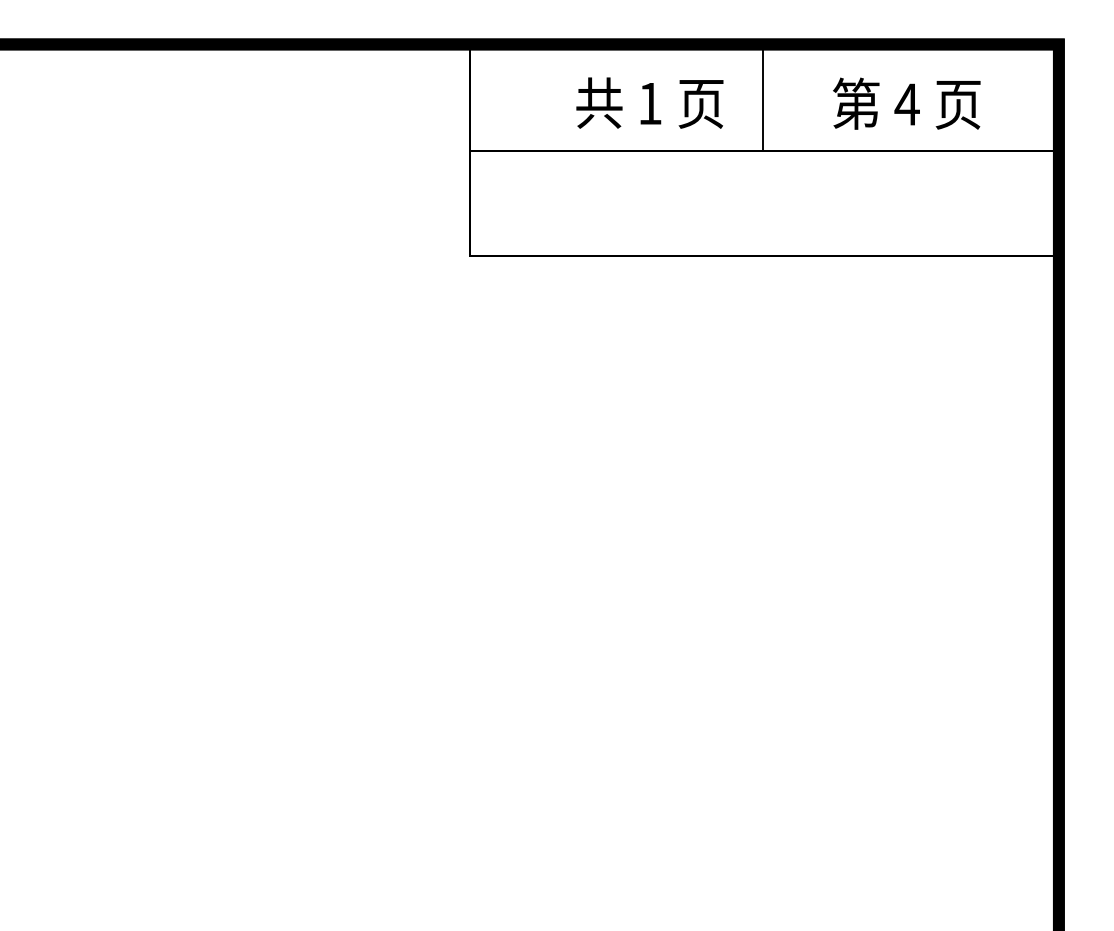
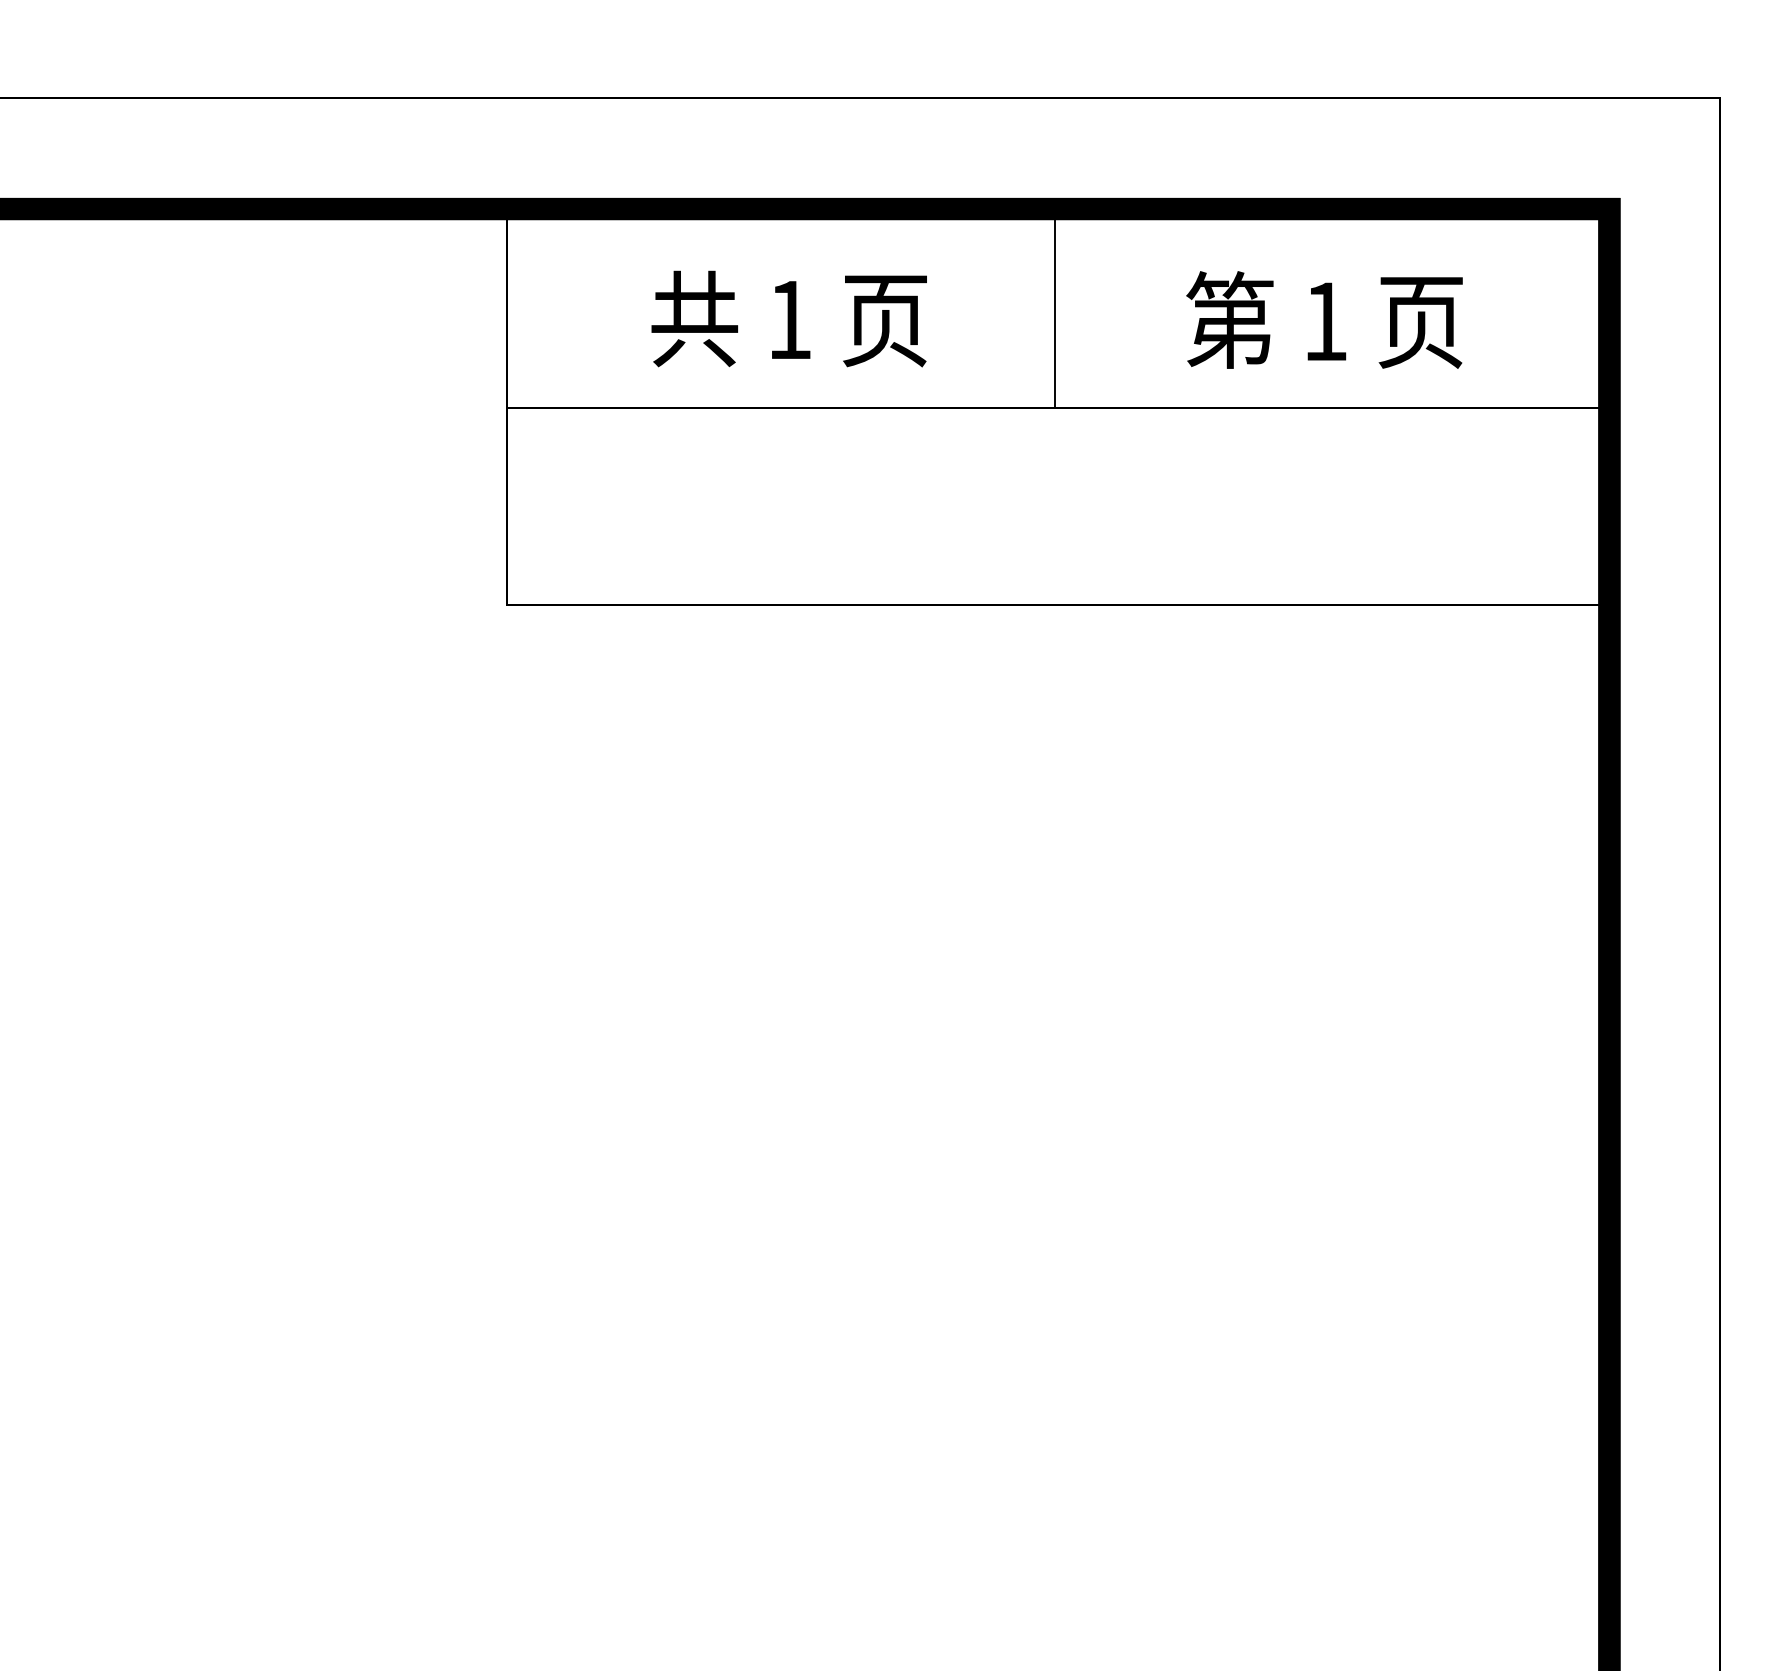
text: (649, 102) -> (788, 317), moved
text: (906, 104) -> (1324, 321), 4 -> 1

